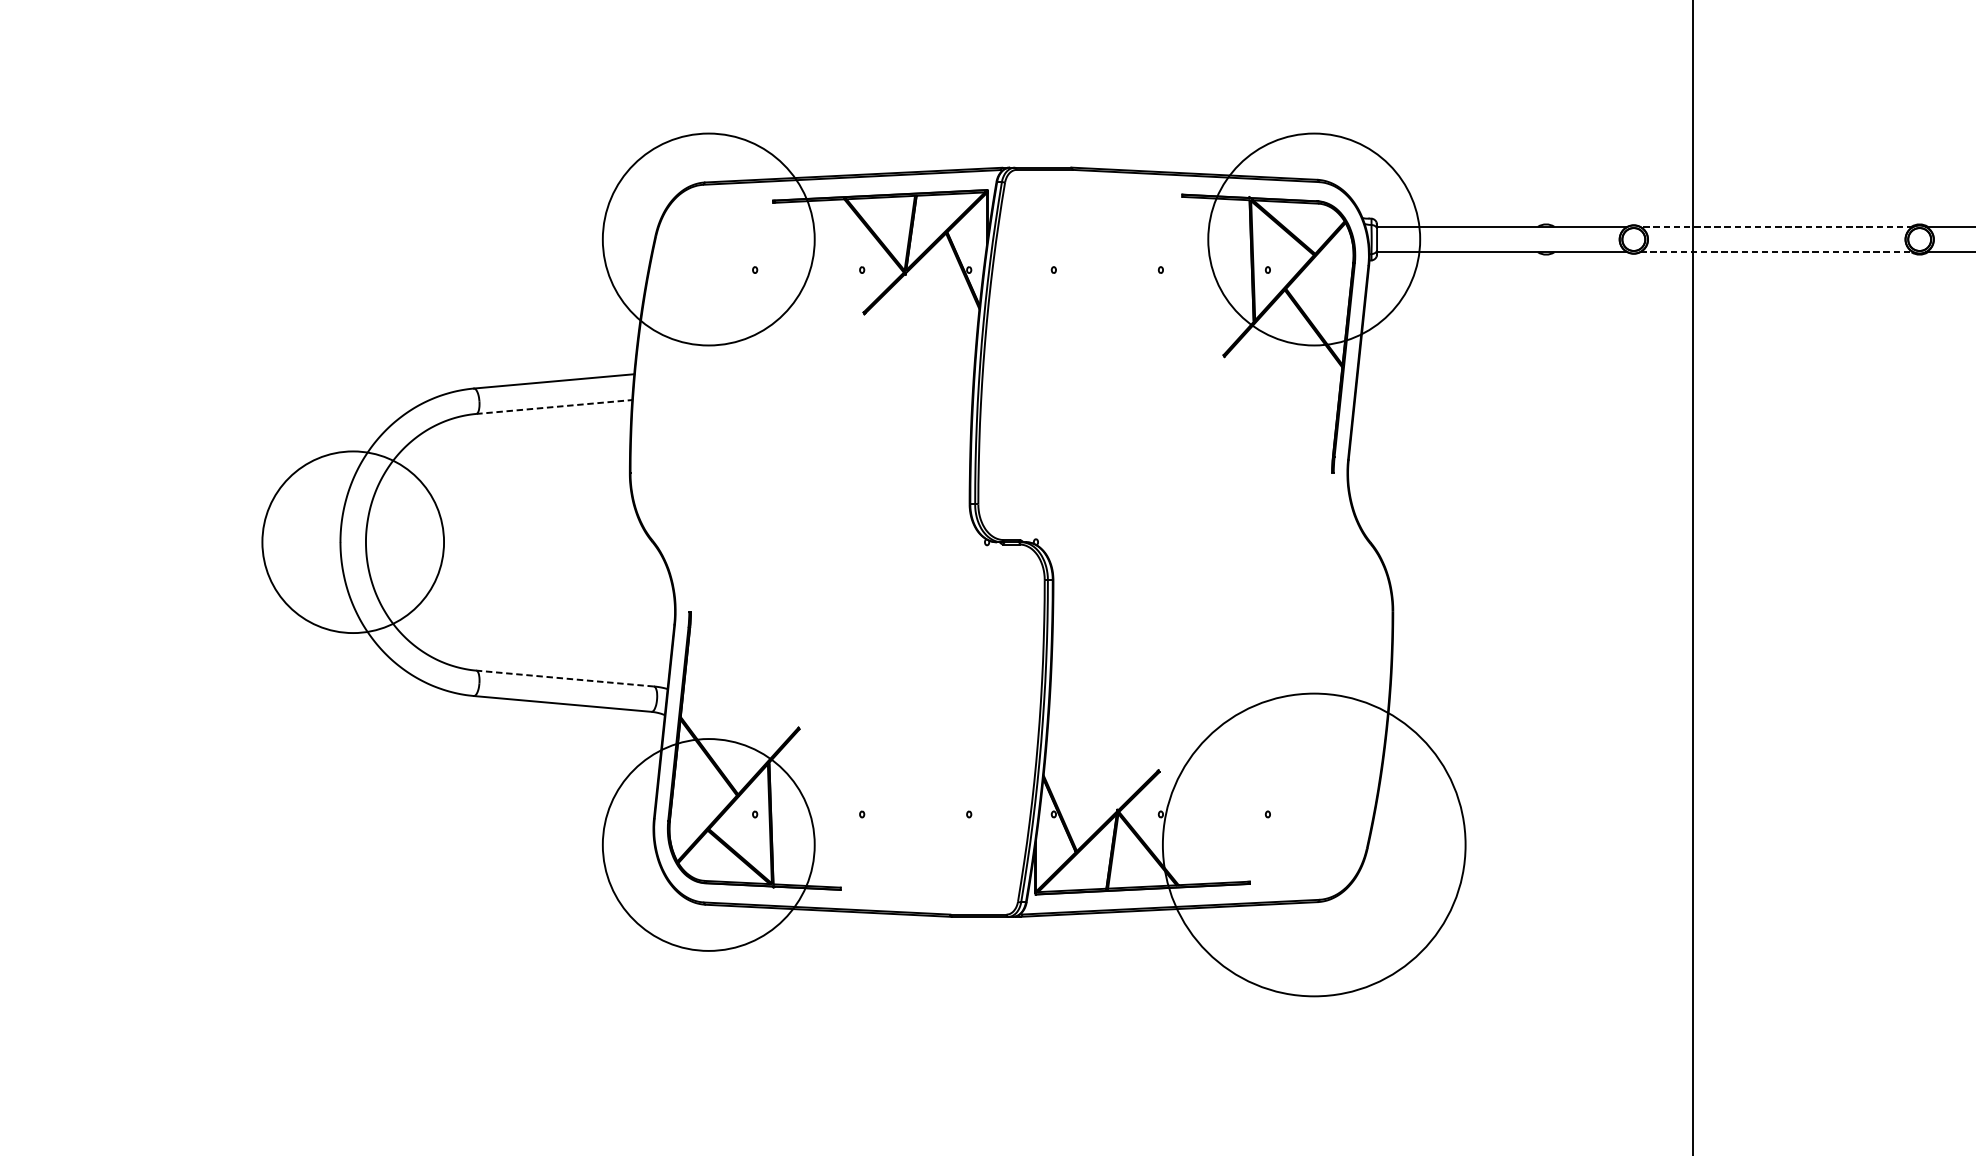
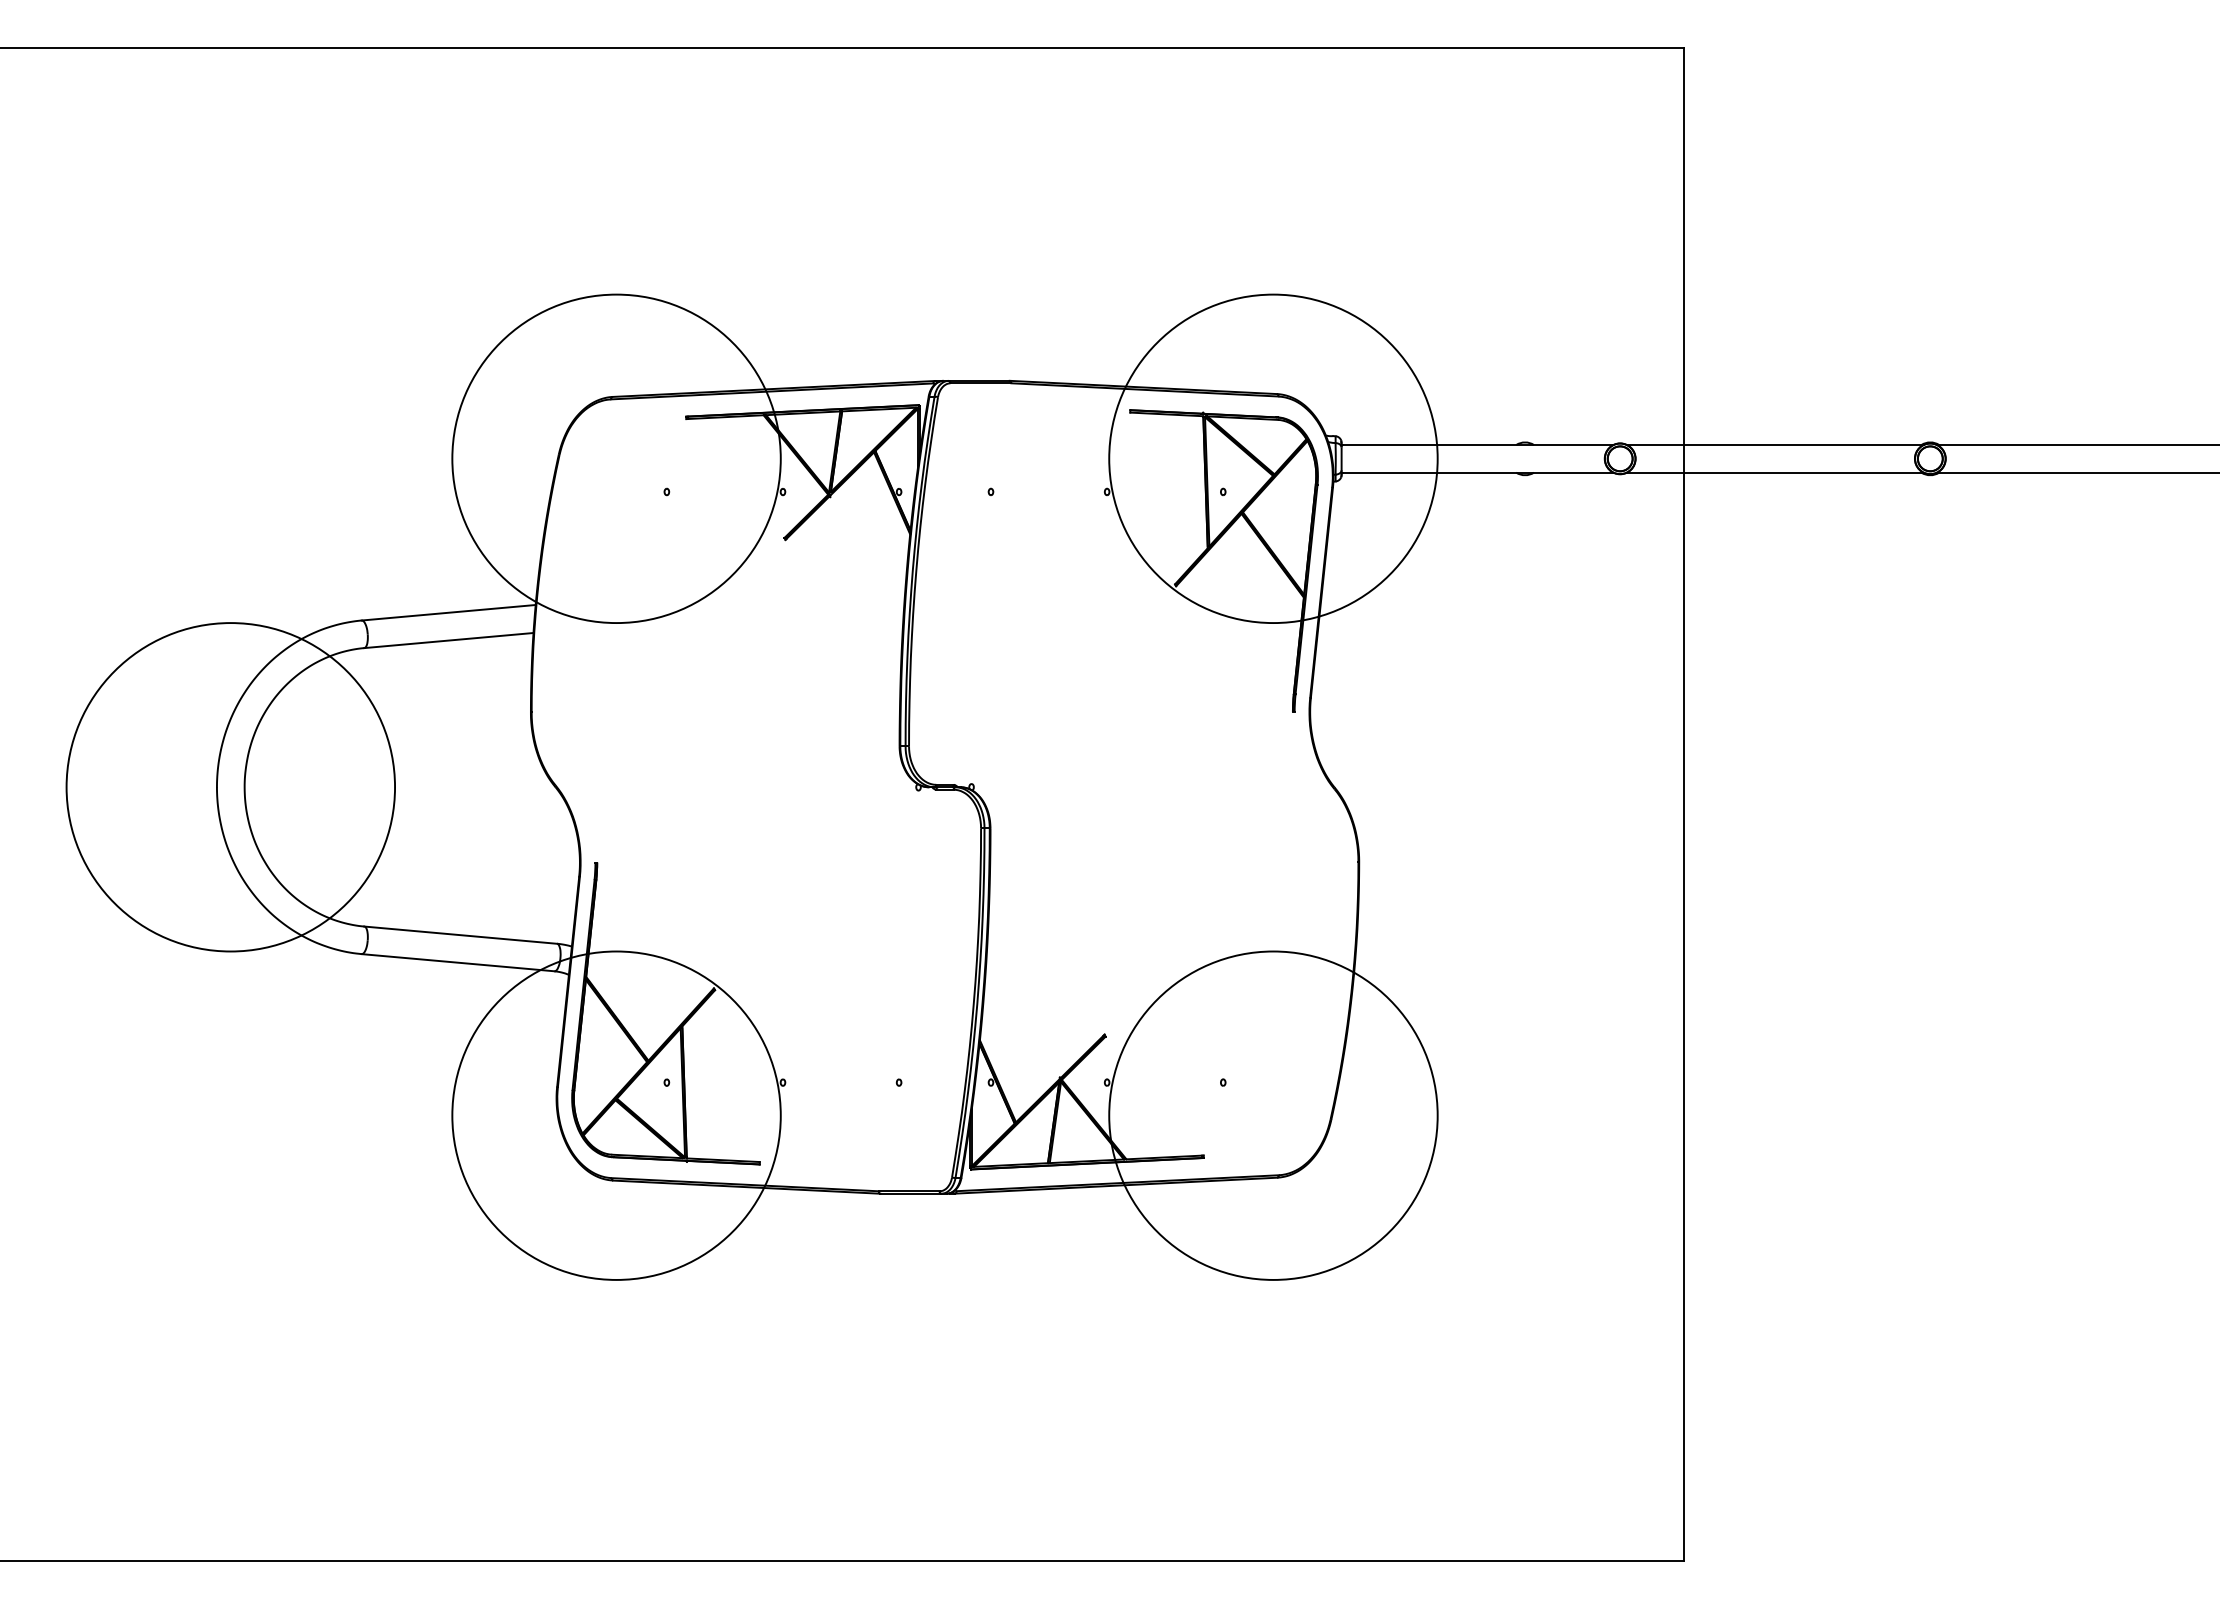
line: (1776, 227) -> (1774, 445), dashed -> solid
circle: (708, 239) -> (616, 458), size x1.43
circle: (1314, 239) -> (1273, 458), size x1.43
line: (1776, 252) -> (1775, 472), dashed -> solid
line: (553, 406) -> (448, 640), dashed -> solid
circle: (352, 542) -> (230, 787), size x1.67
line: (564, 678) -> (460, 935), dashed -> solid
circle: (708, 844) -> (616, 1115), size x1.43

